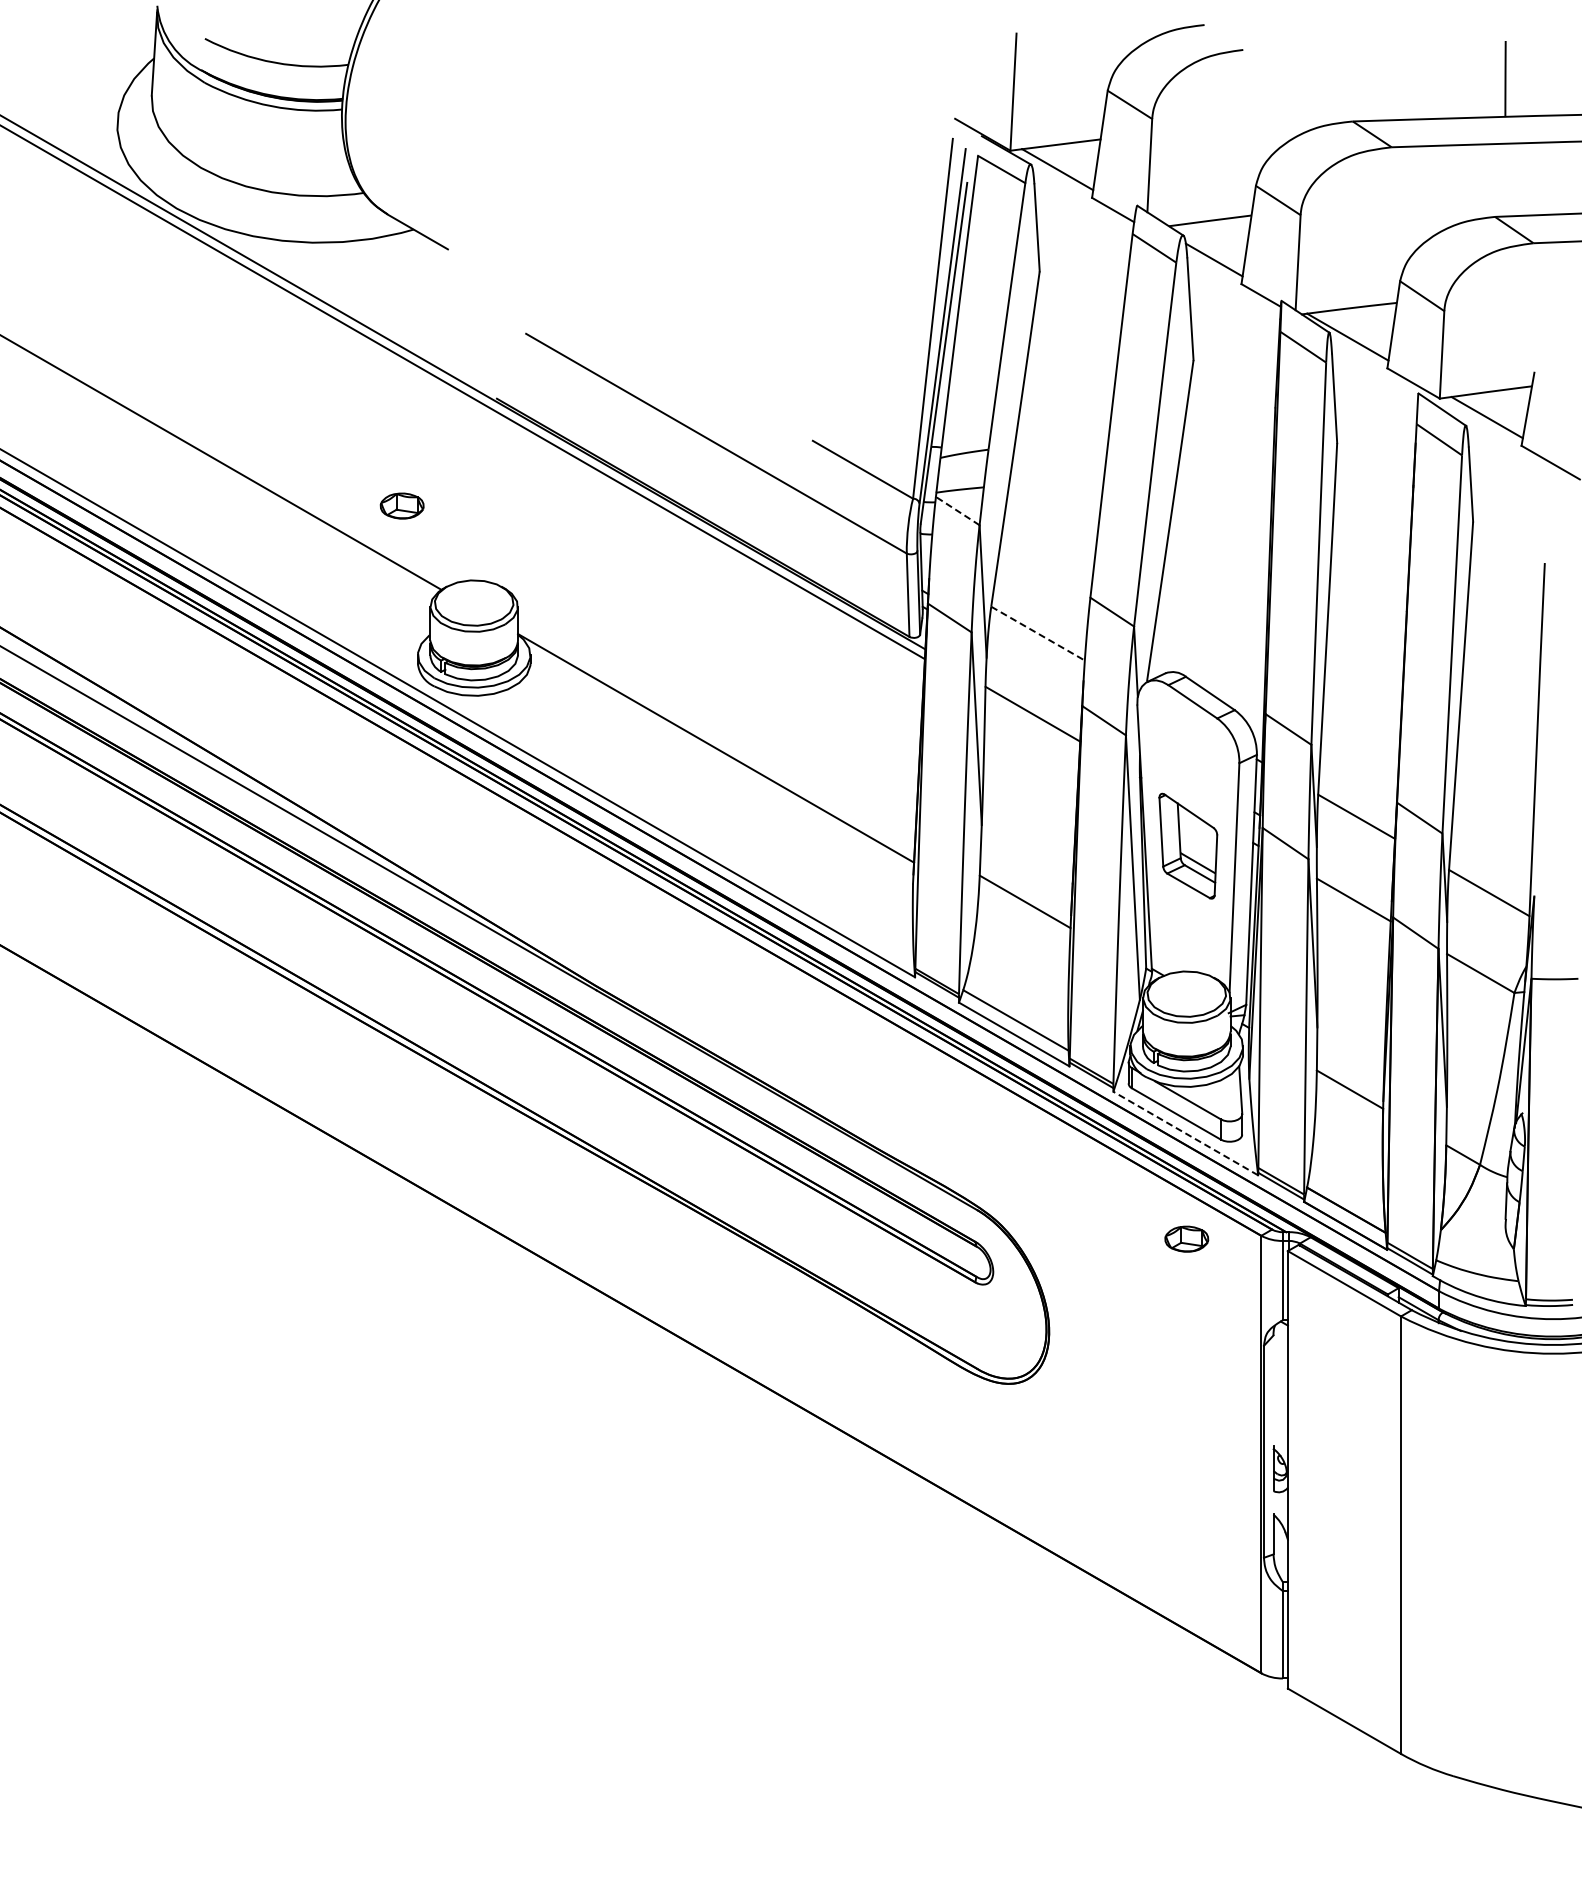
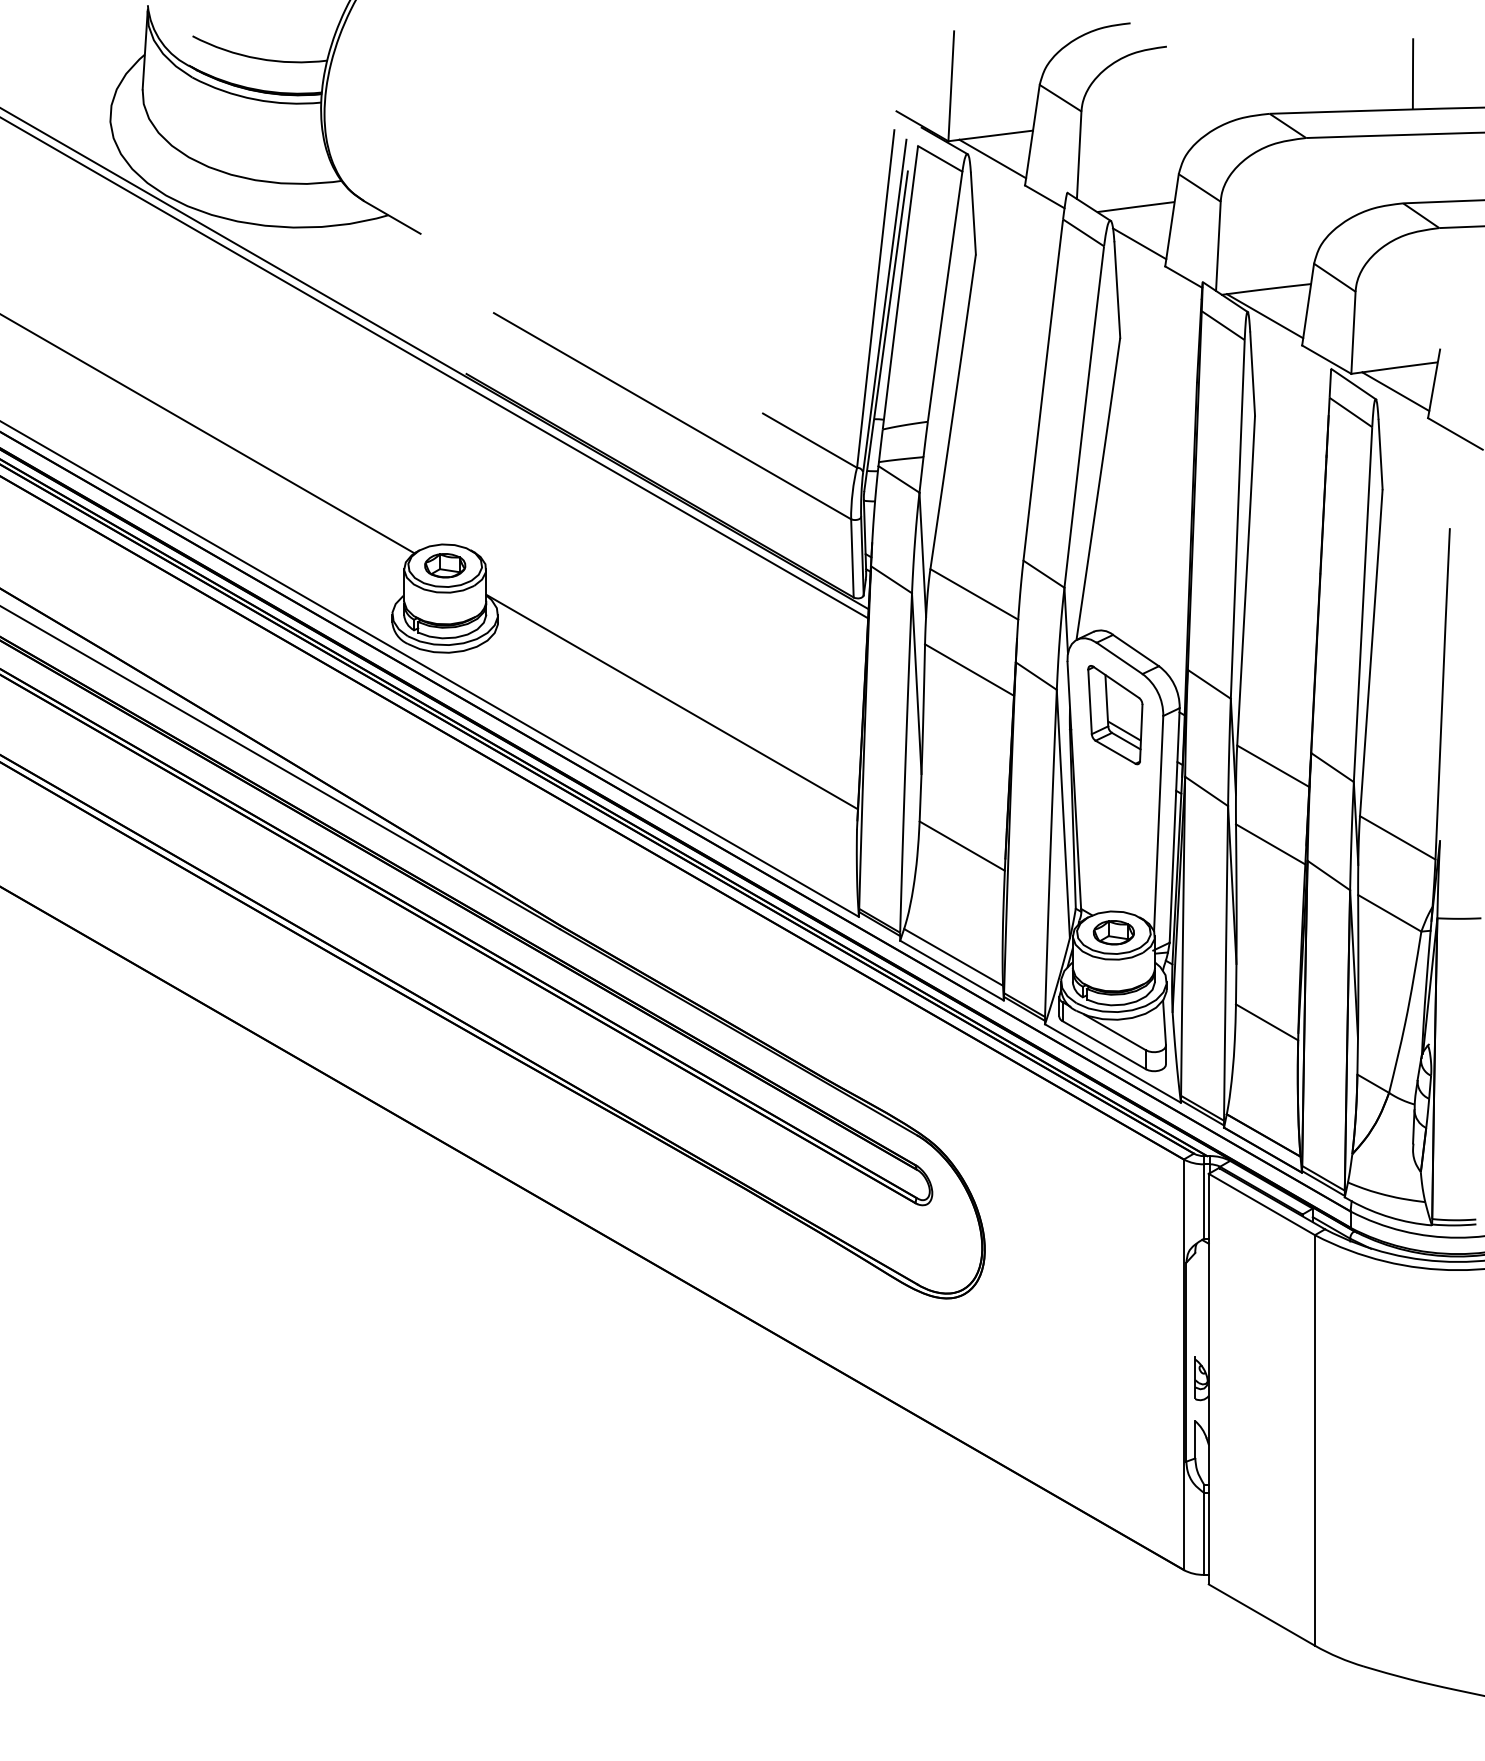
part: (401, 505) -> (444, 565), moved
line: (957, 510) -> (898, 478), dashed -> solid
line: (1038, 633) -> (974, 594), dashed -> solid
part: (1188, 845) -> (1115, 714), moved
line: (1185, 1133) -> (1112, 1063), dashed -> solid
part: (1186, 1238) -> (1113, 932), moved

